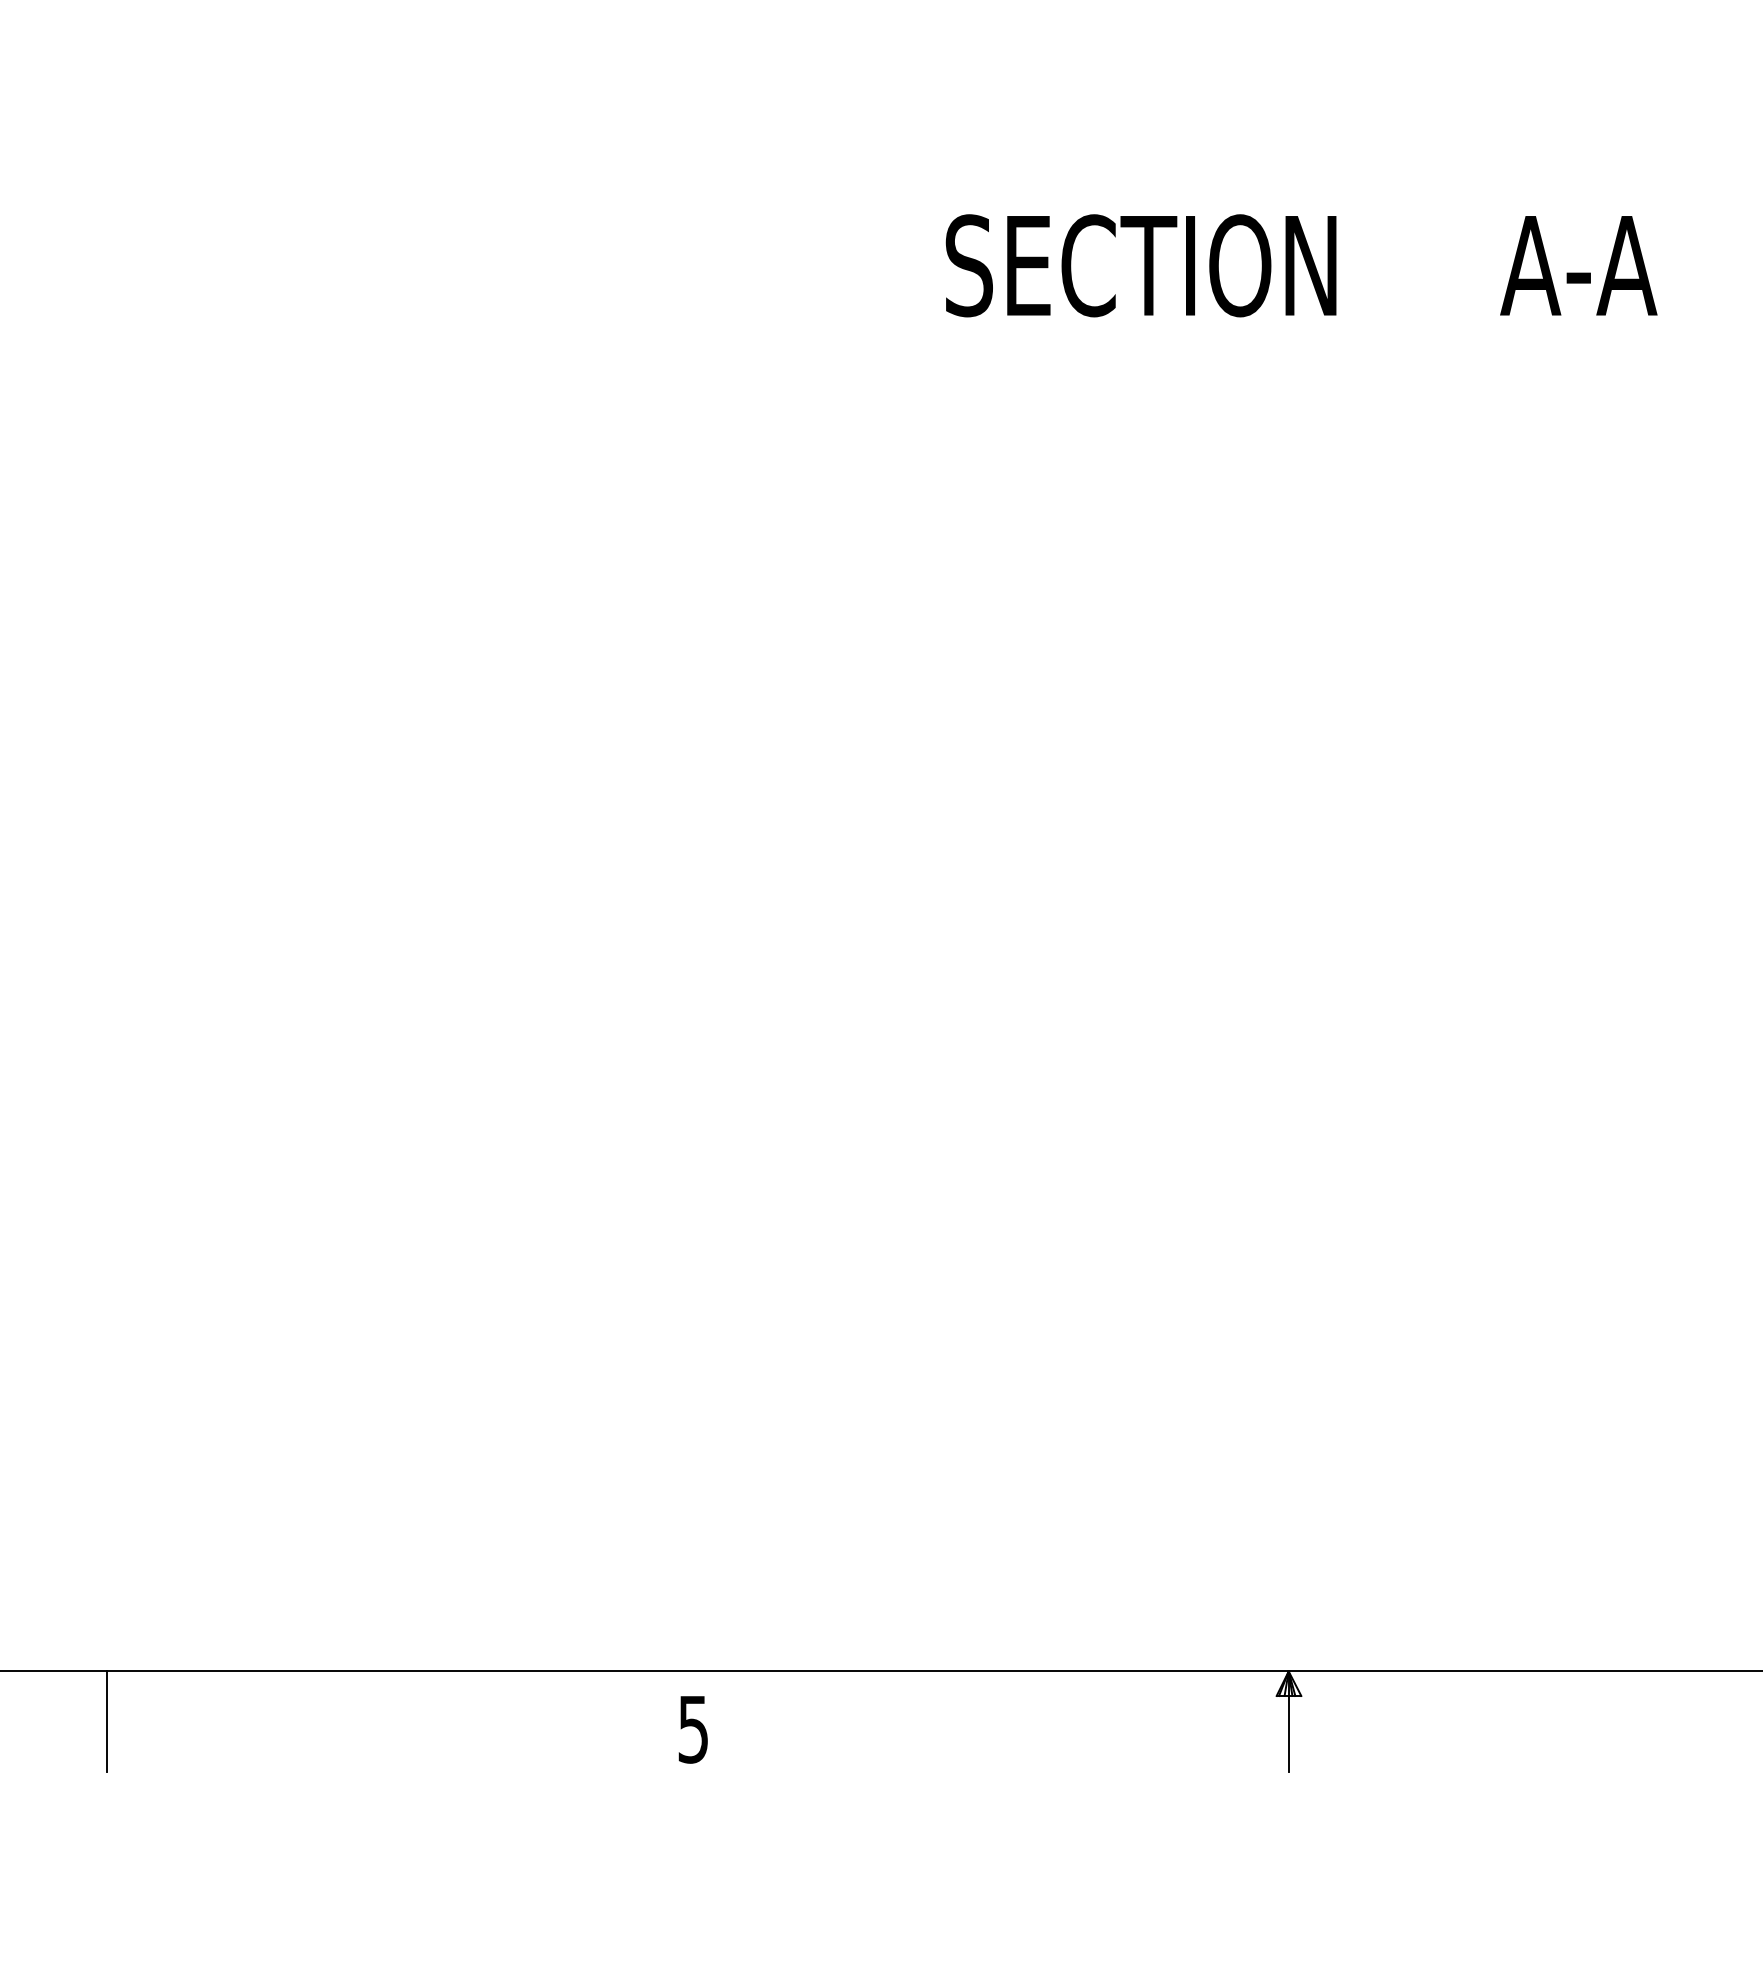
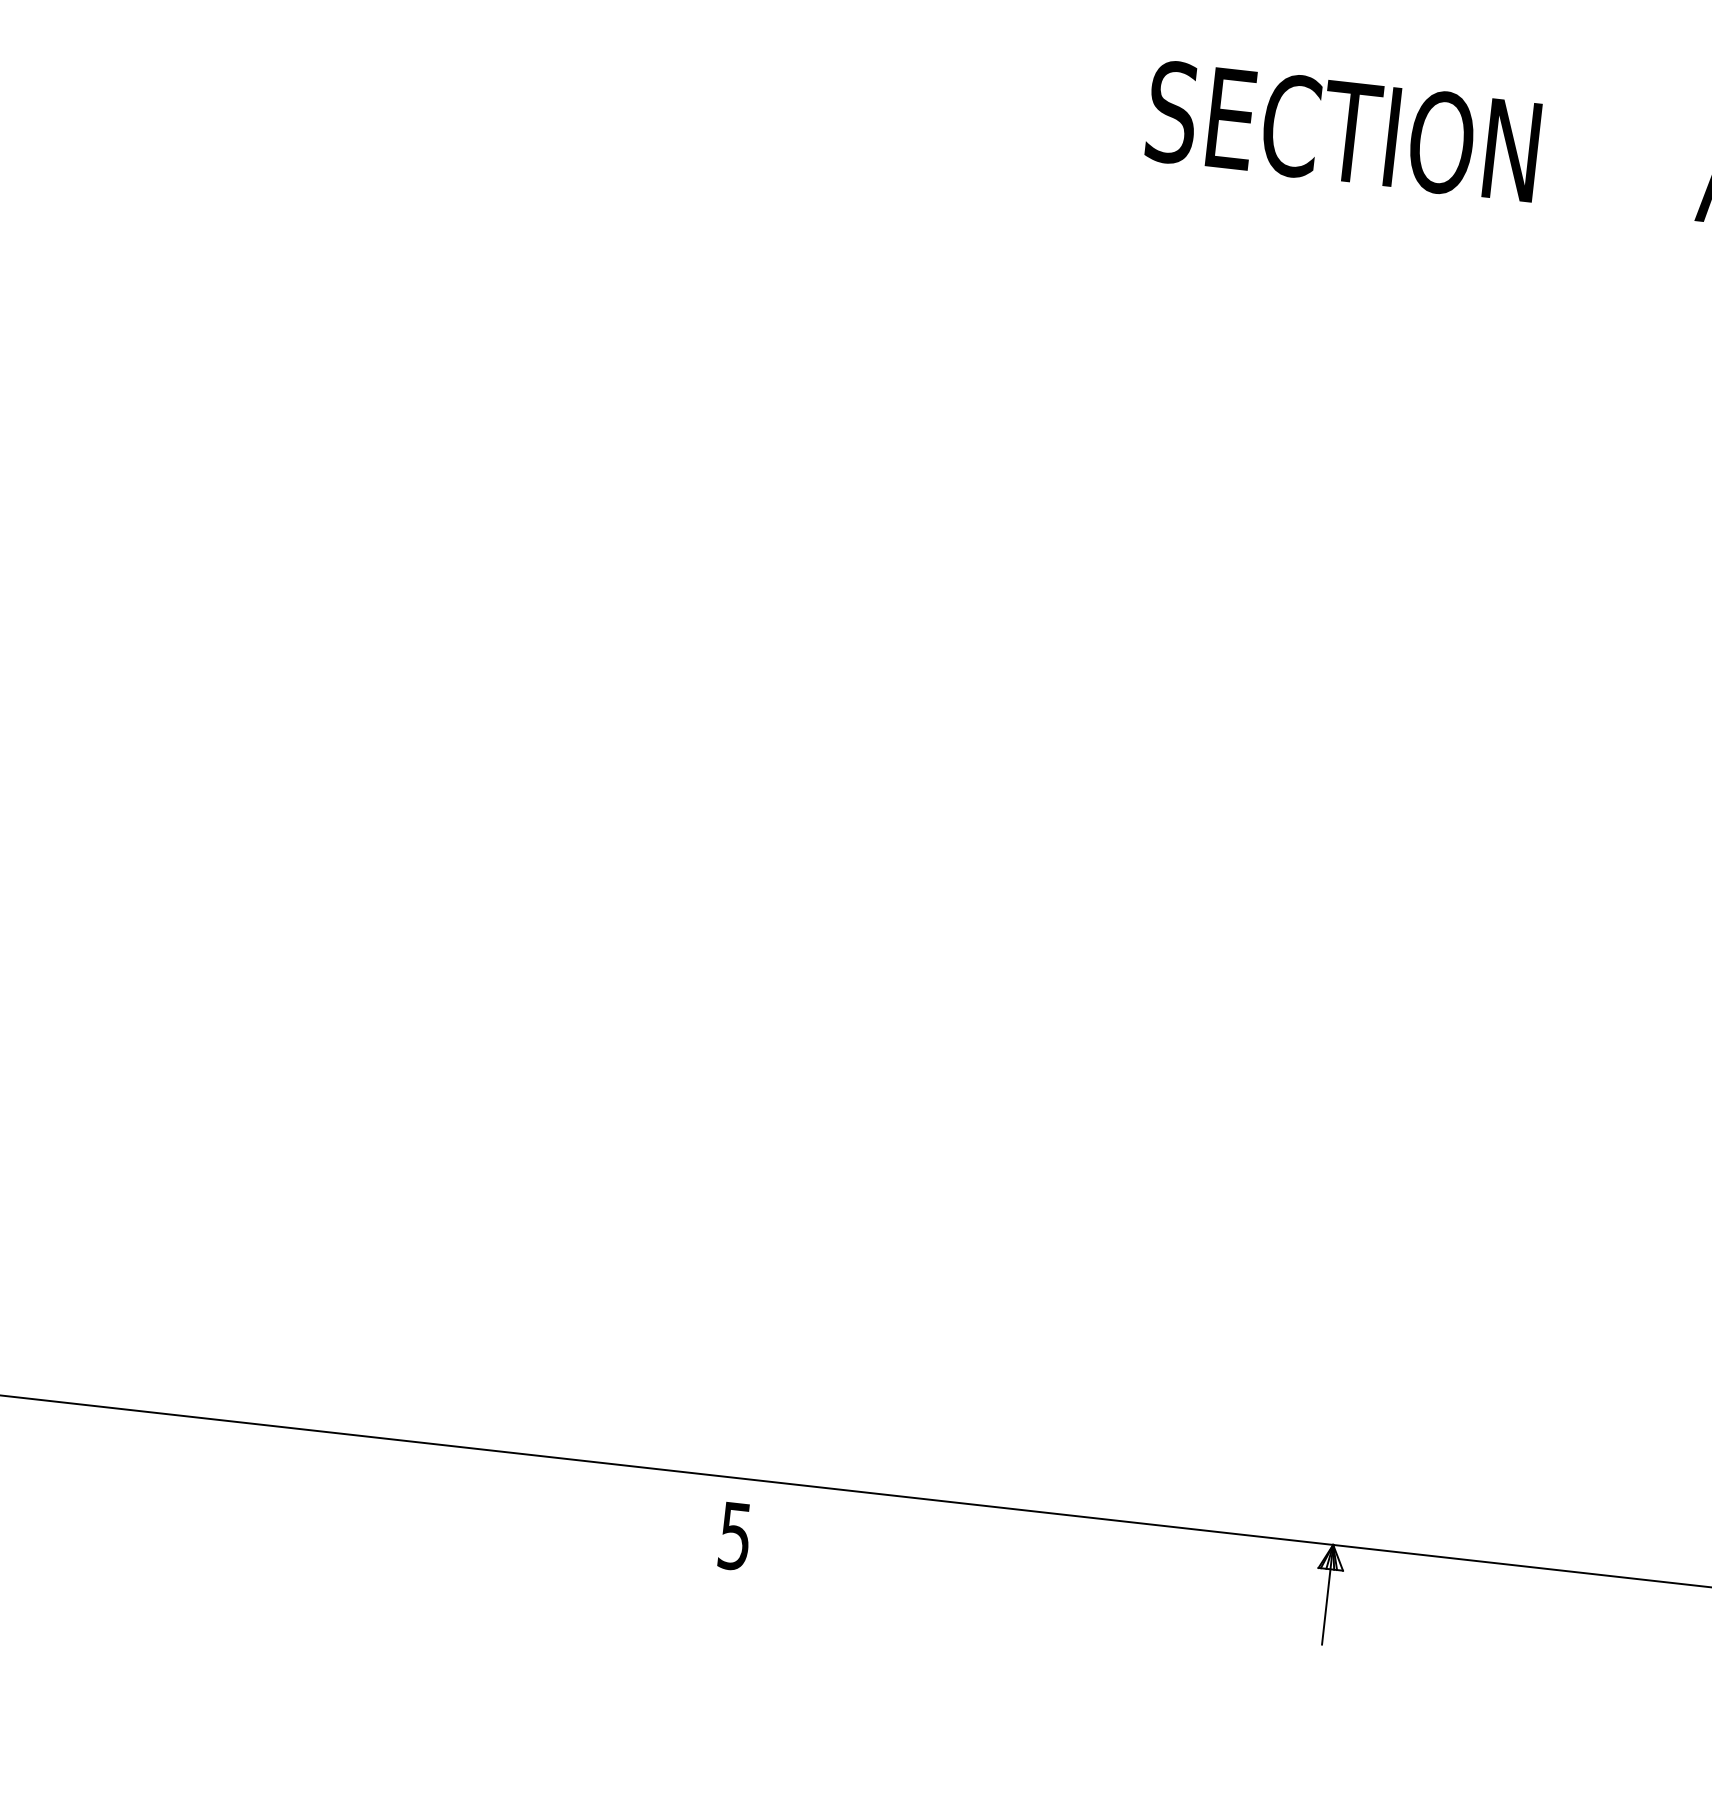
line: (106, 1721) -> (152, 1462), removed

